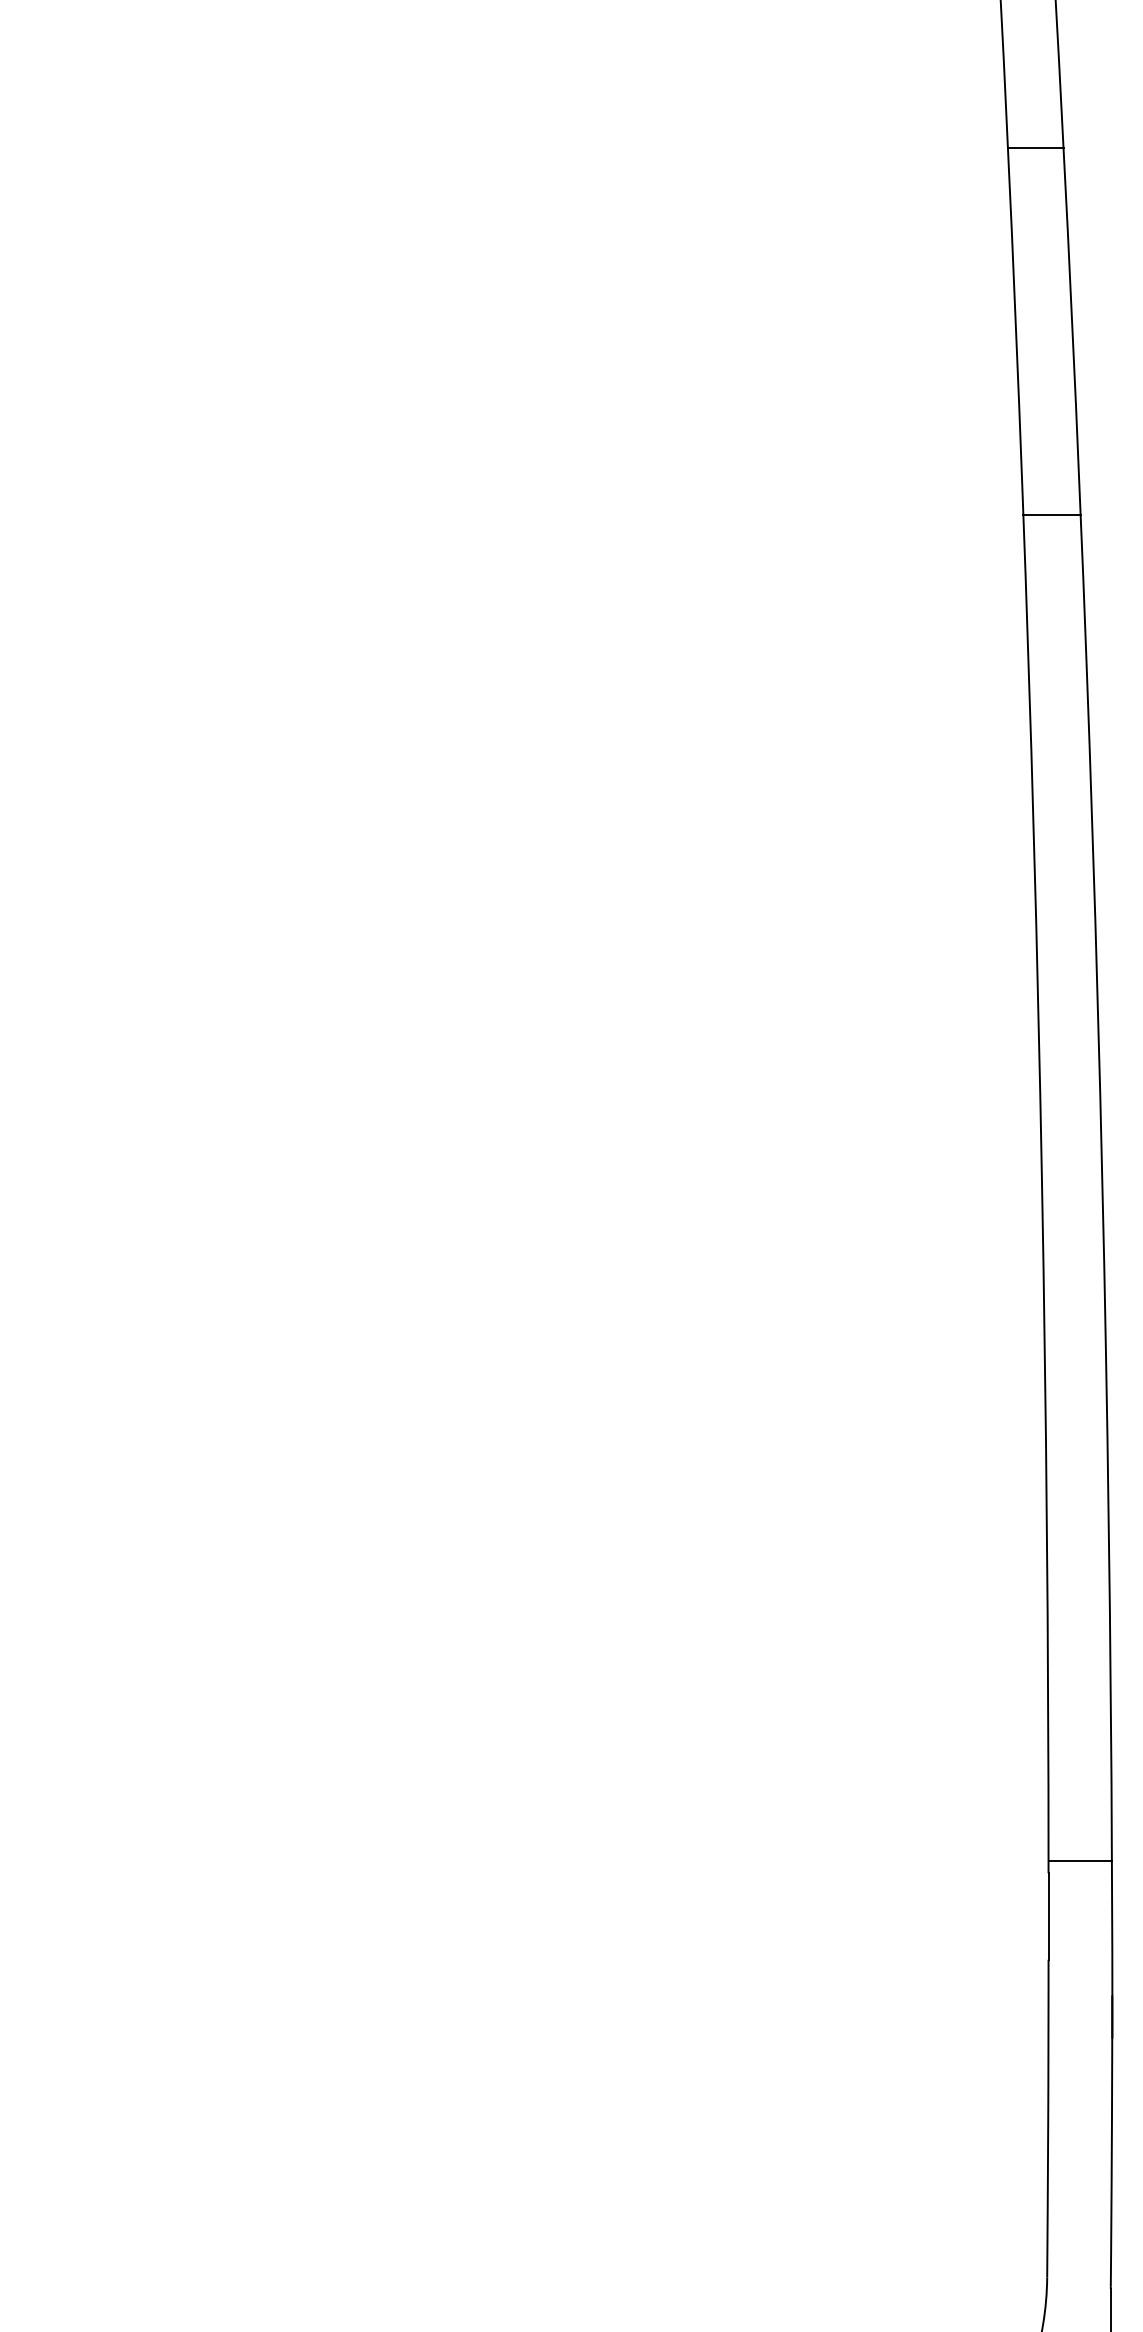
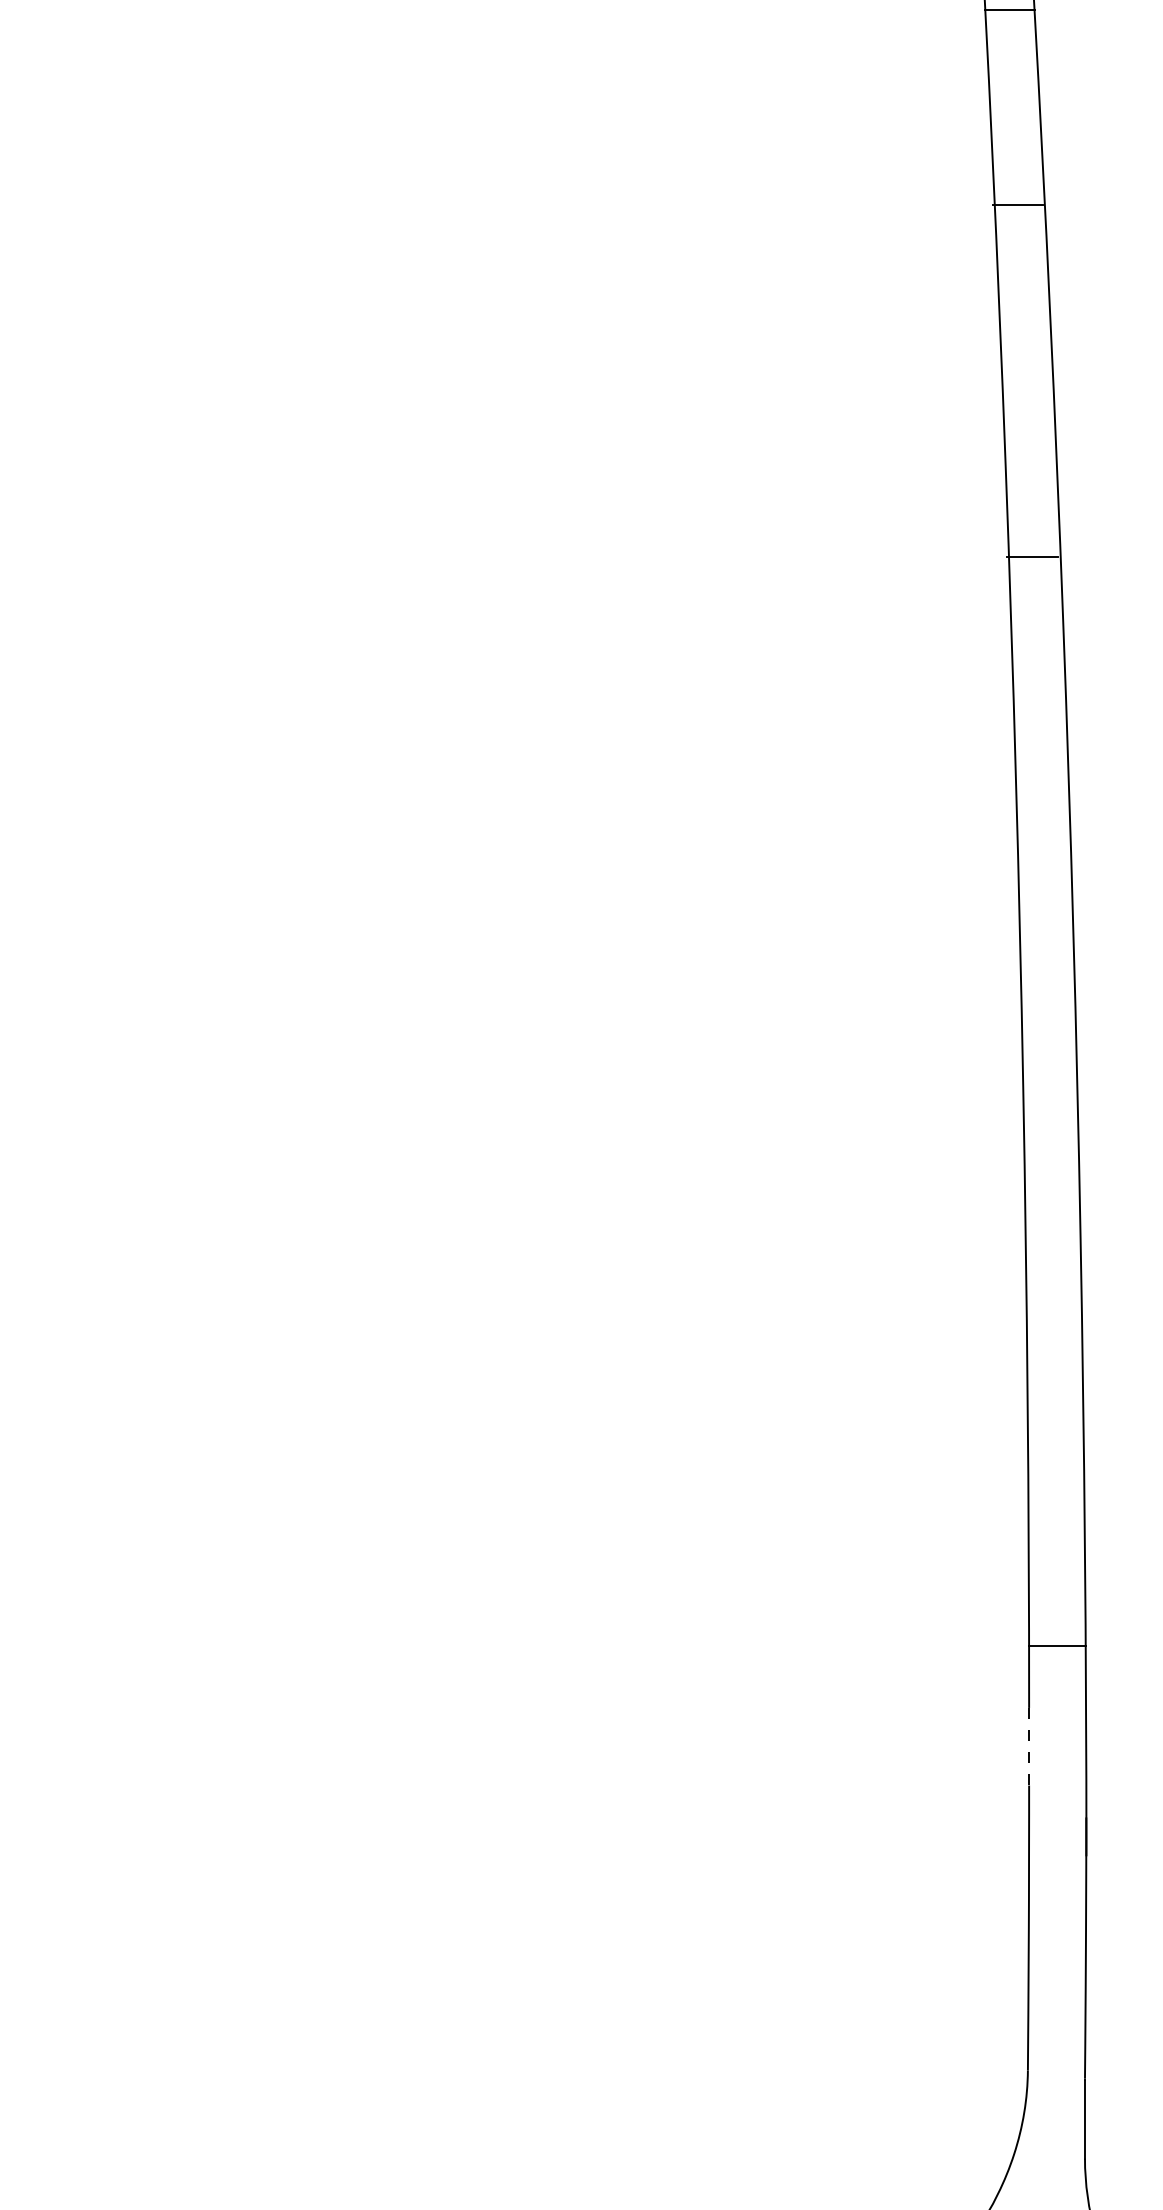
line: (1035, 148) -> (1017, 205), moved
line: (1051, 515) -> (1031, 556), moved
line: (1080, 1861) -> (1057, 1646), moved
line: (1048, 1916) -> (1029, 1746), solid -> dashed

